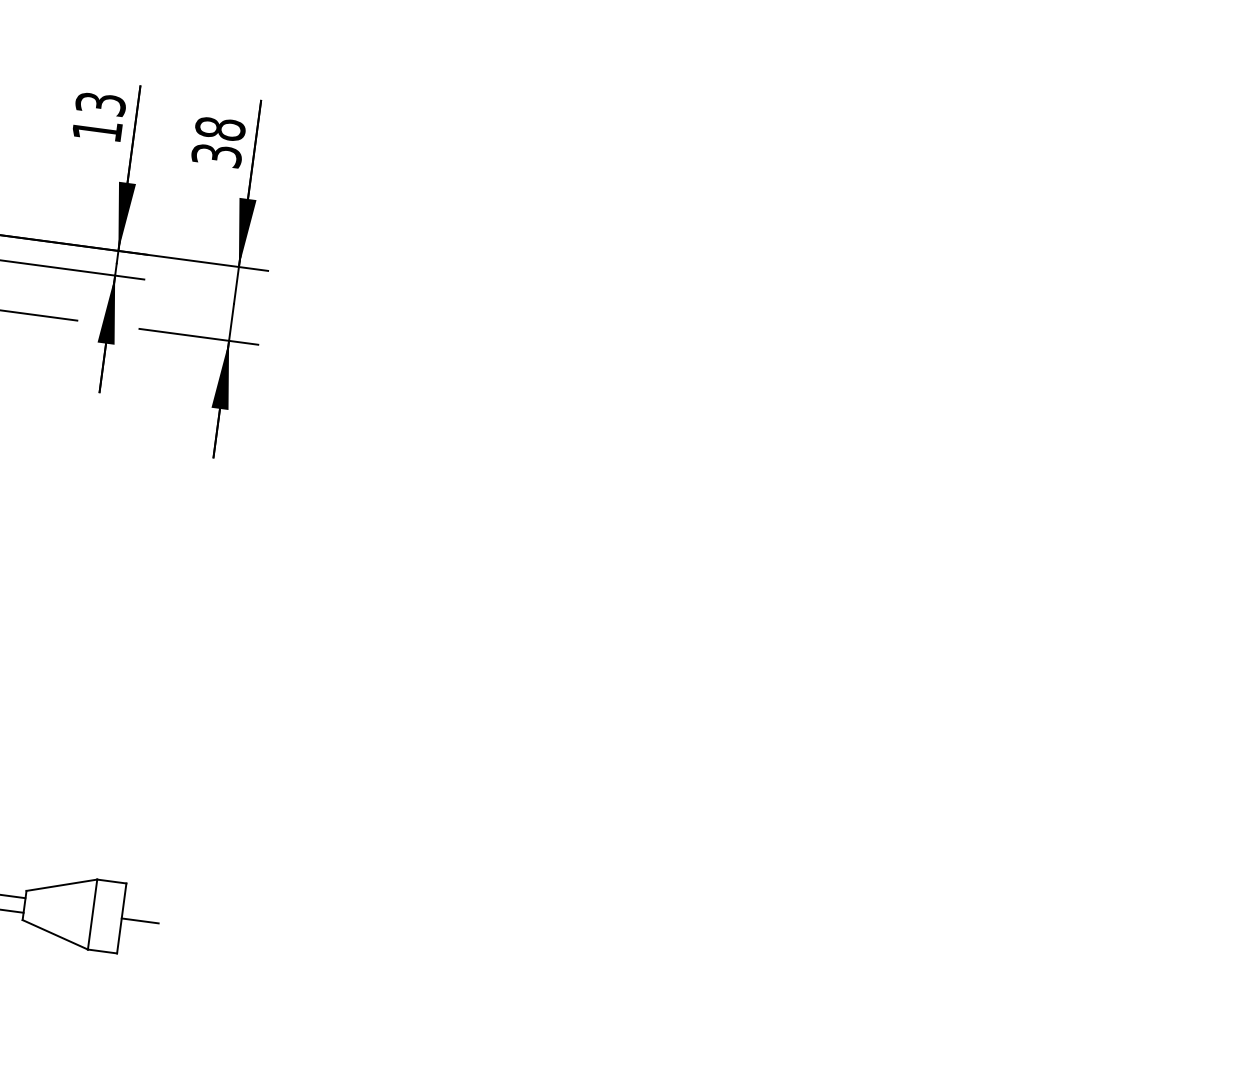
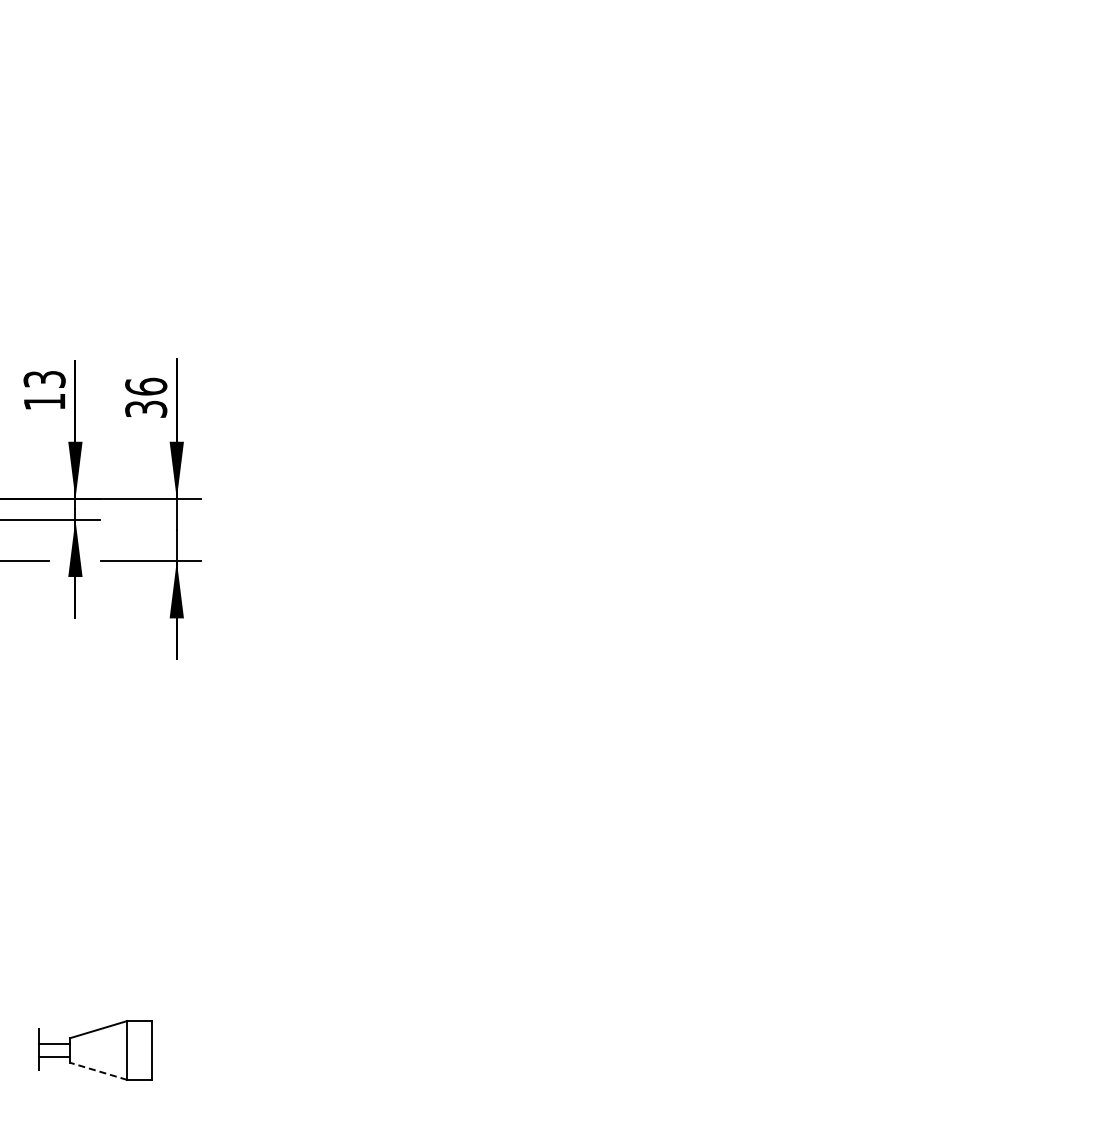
text: (220, 128) -> (146, 386), 38 -> 36
line: (139, 920) -> (166, 1050), removed
line: (55, 934) -> (98, 1071), solid -> dashed

